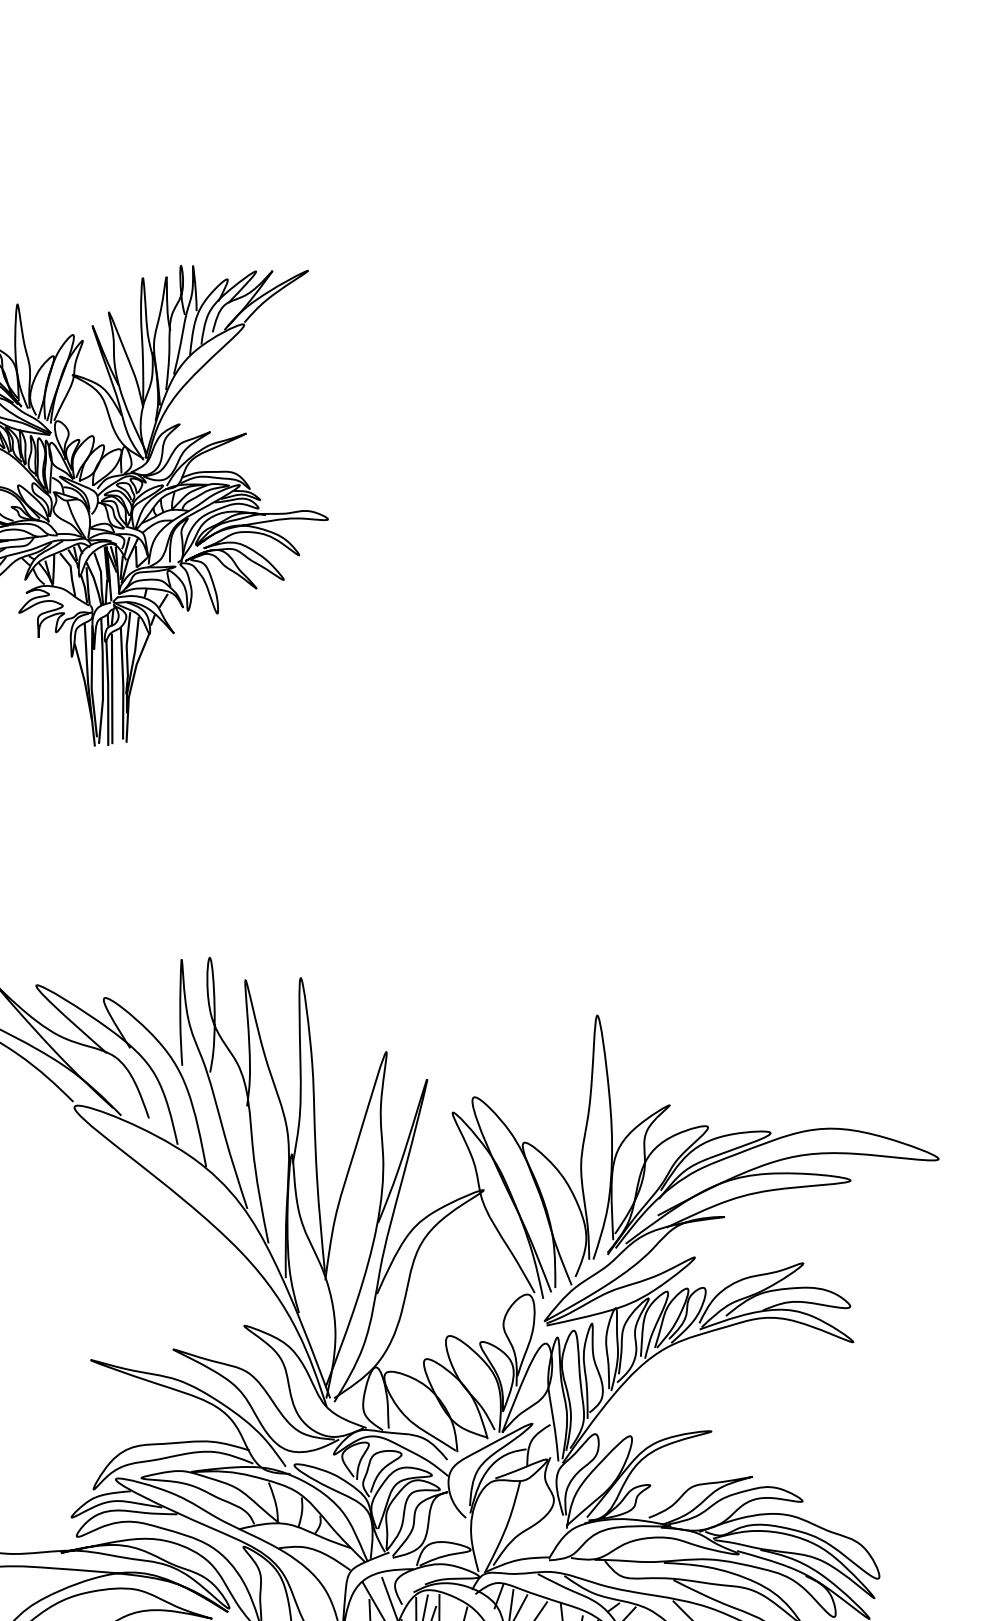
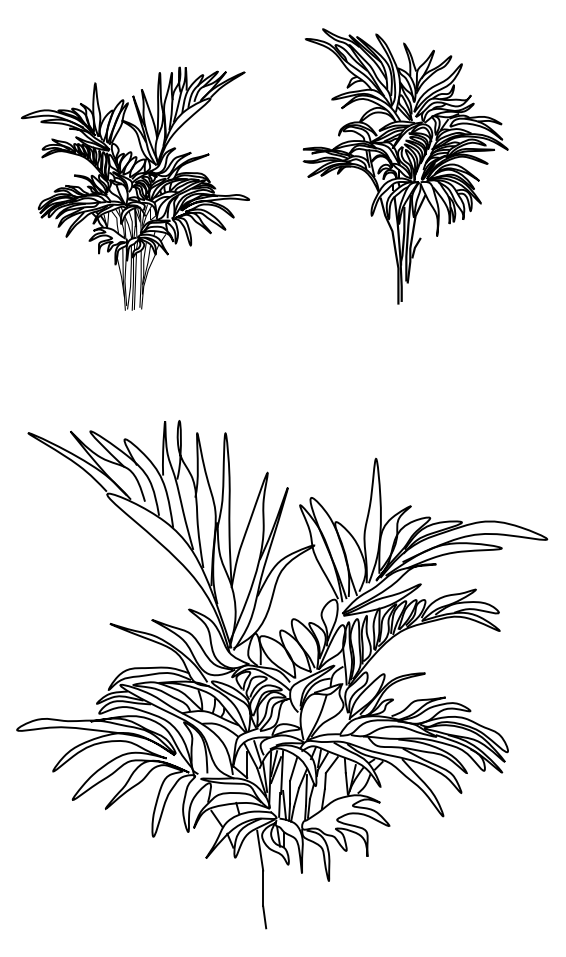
part: (630, 441) -> (405, 166), added

